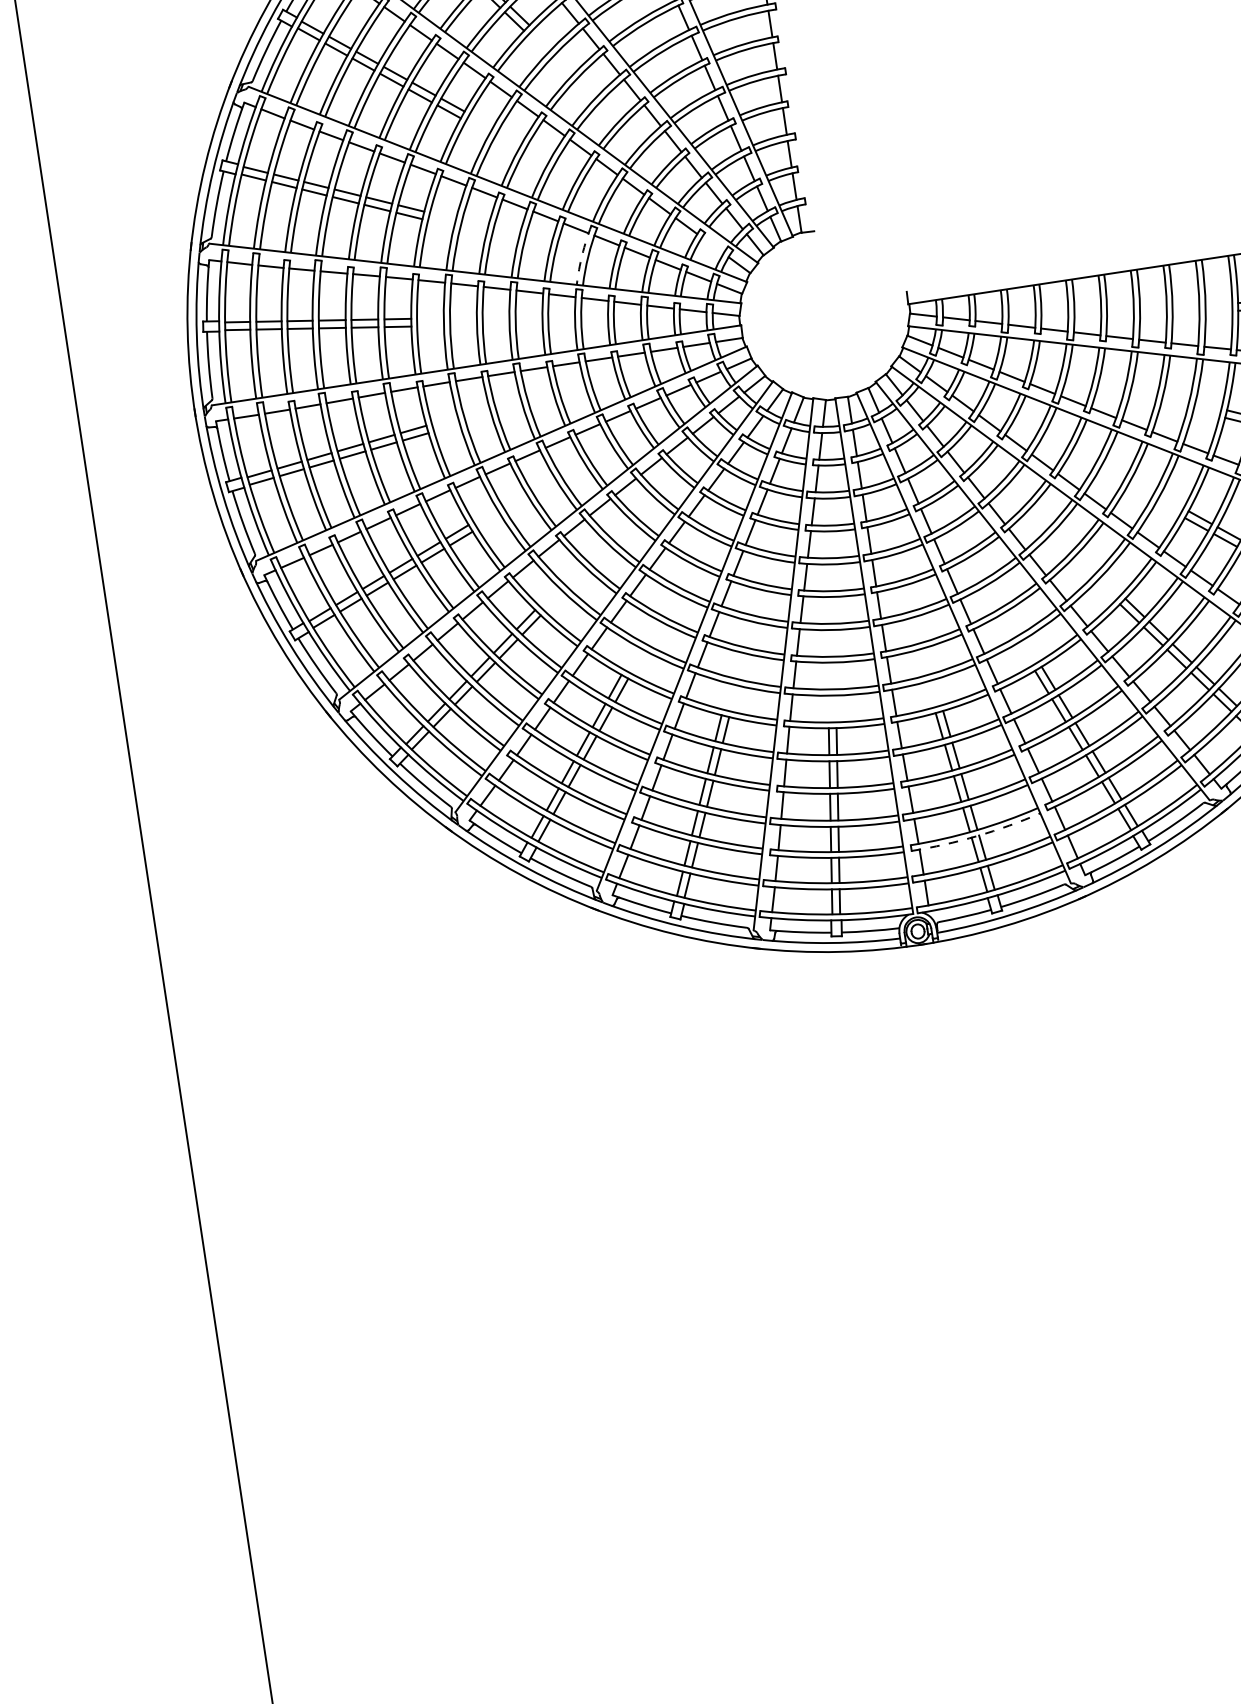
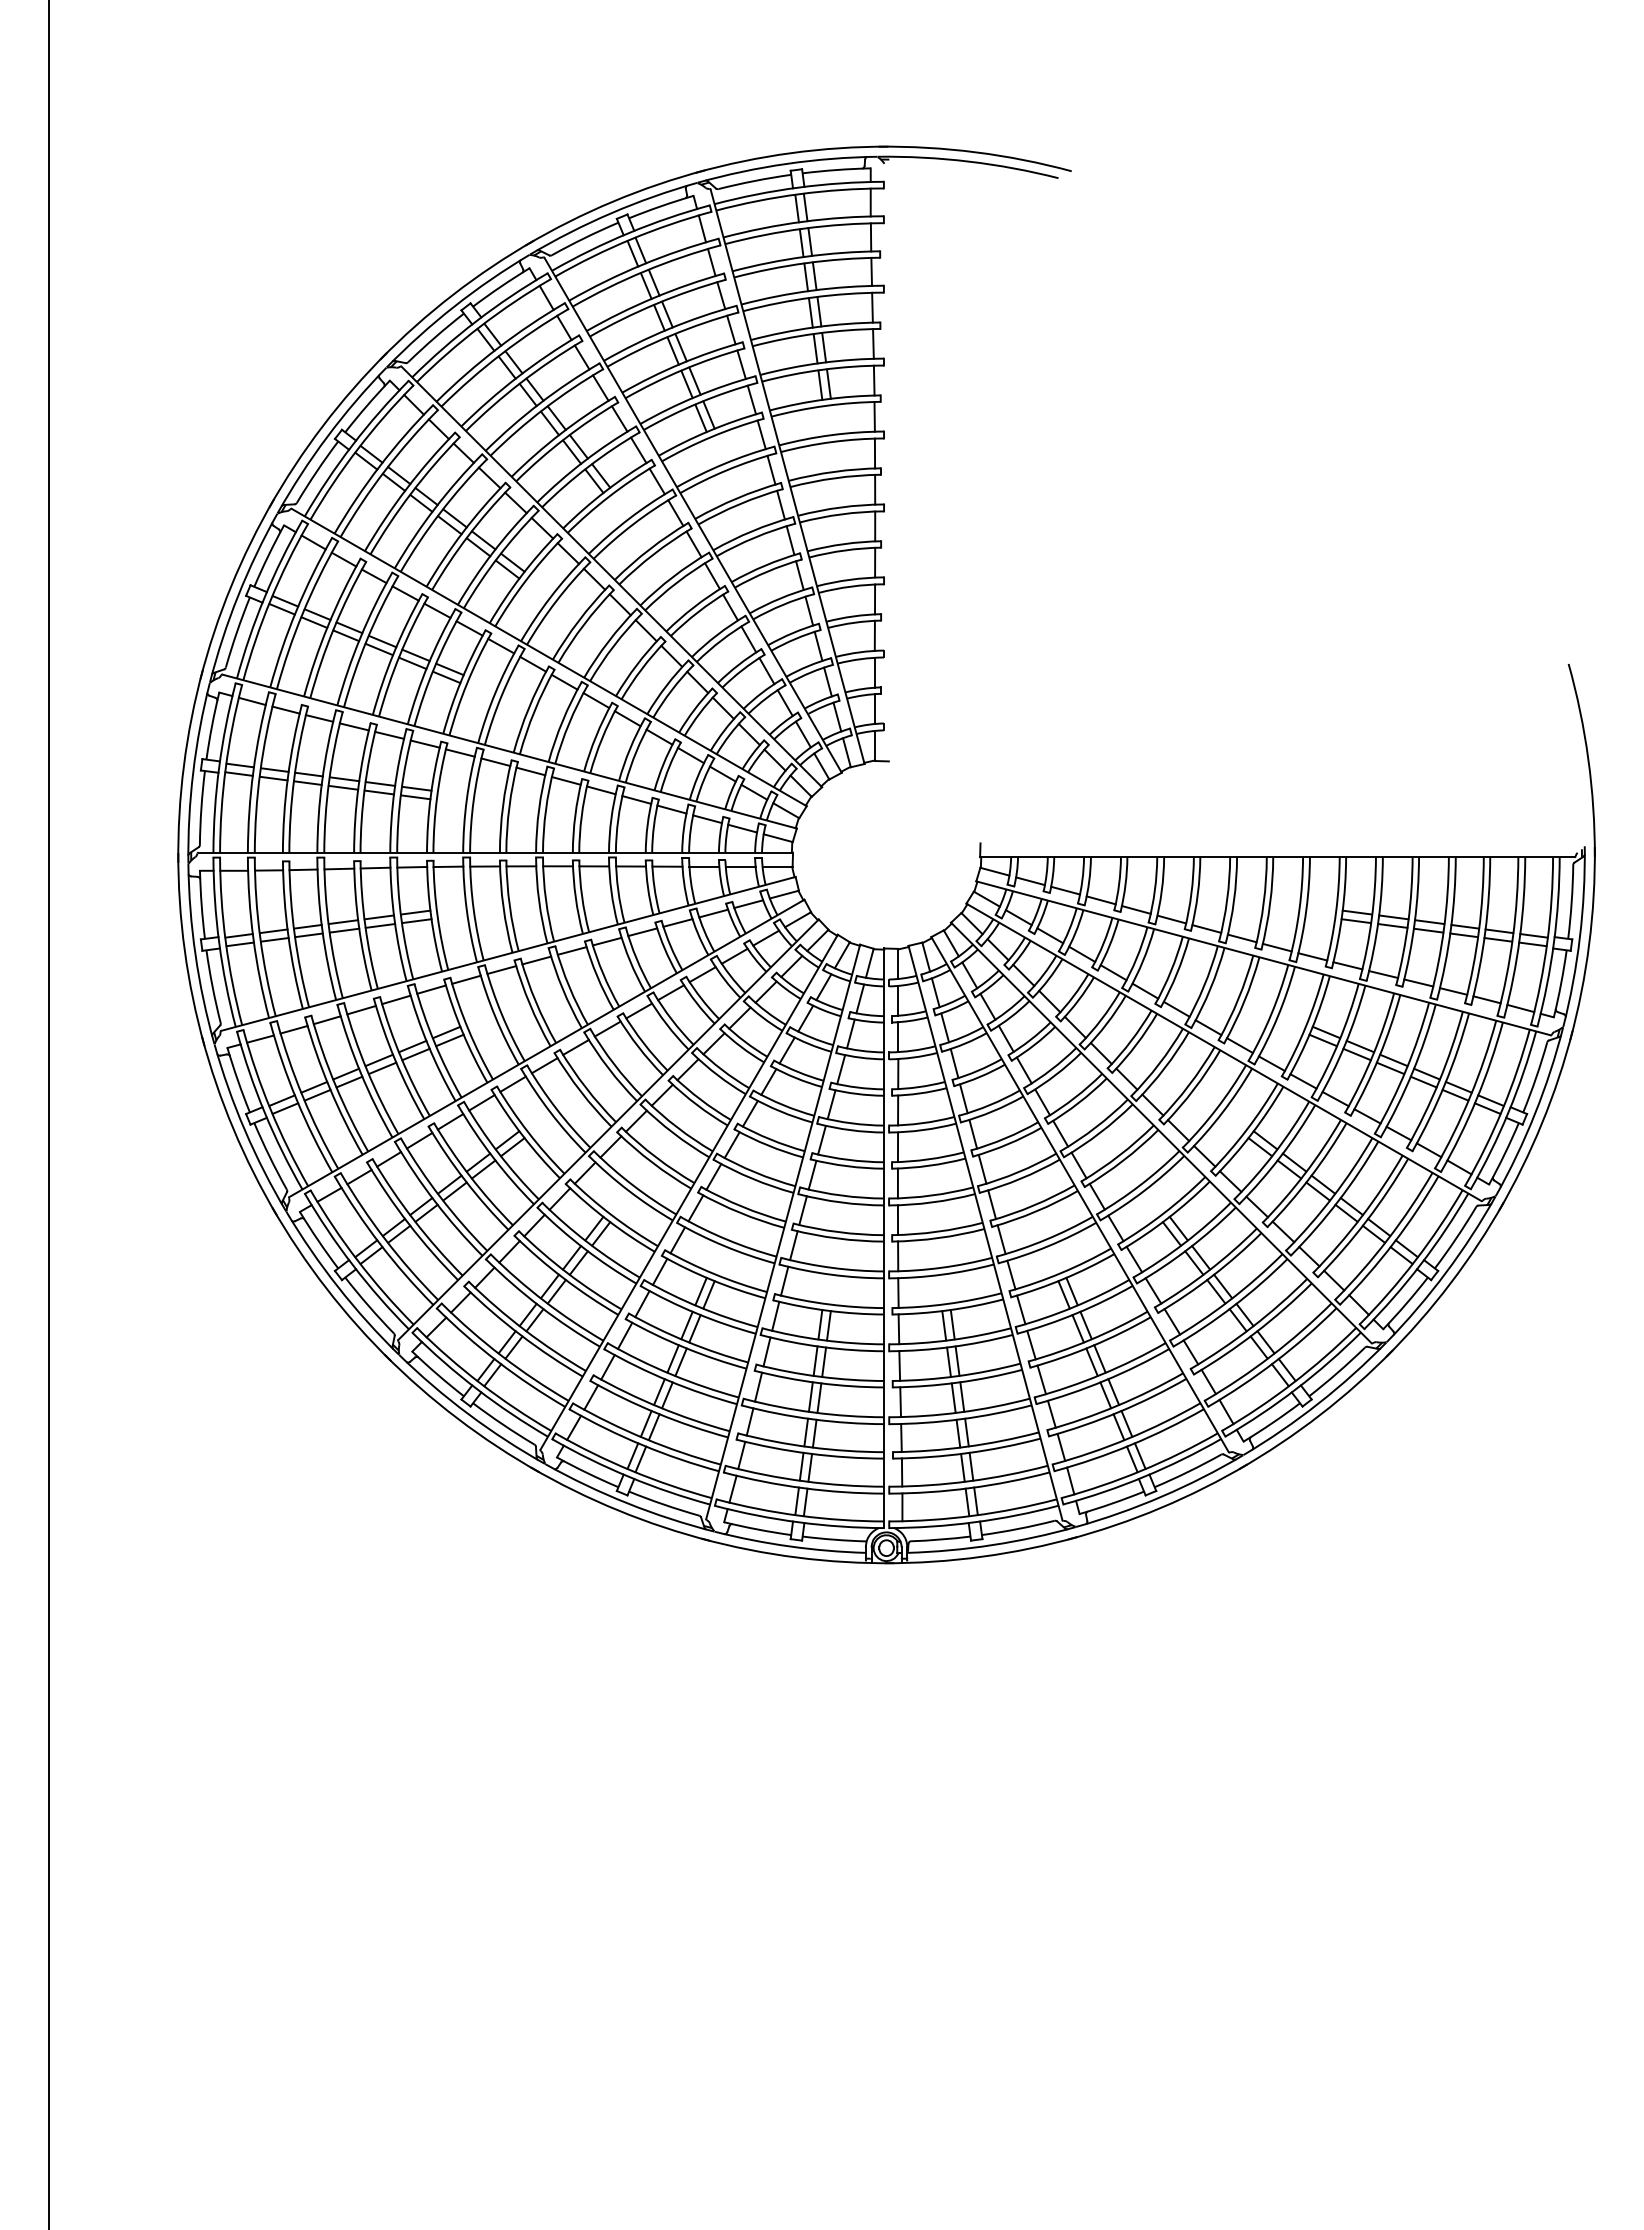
line: (712, 244) -> (774, 759), added
arc: (582, 254) -> (630, 748), dashed -> solid
arc: (977, 836) -> (967, 1453), dashed -> solid

